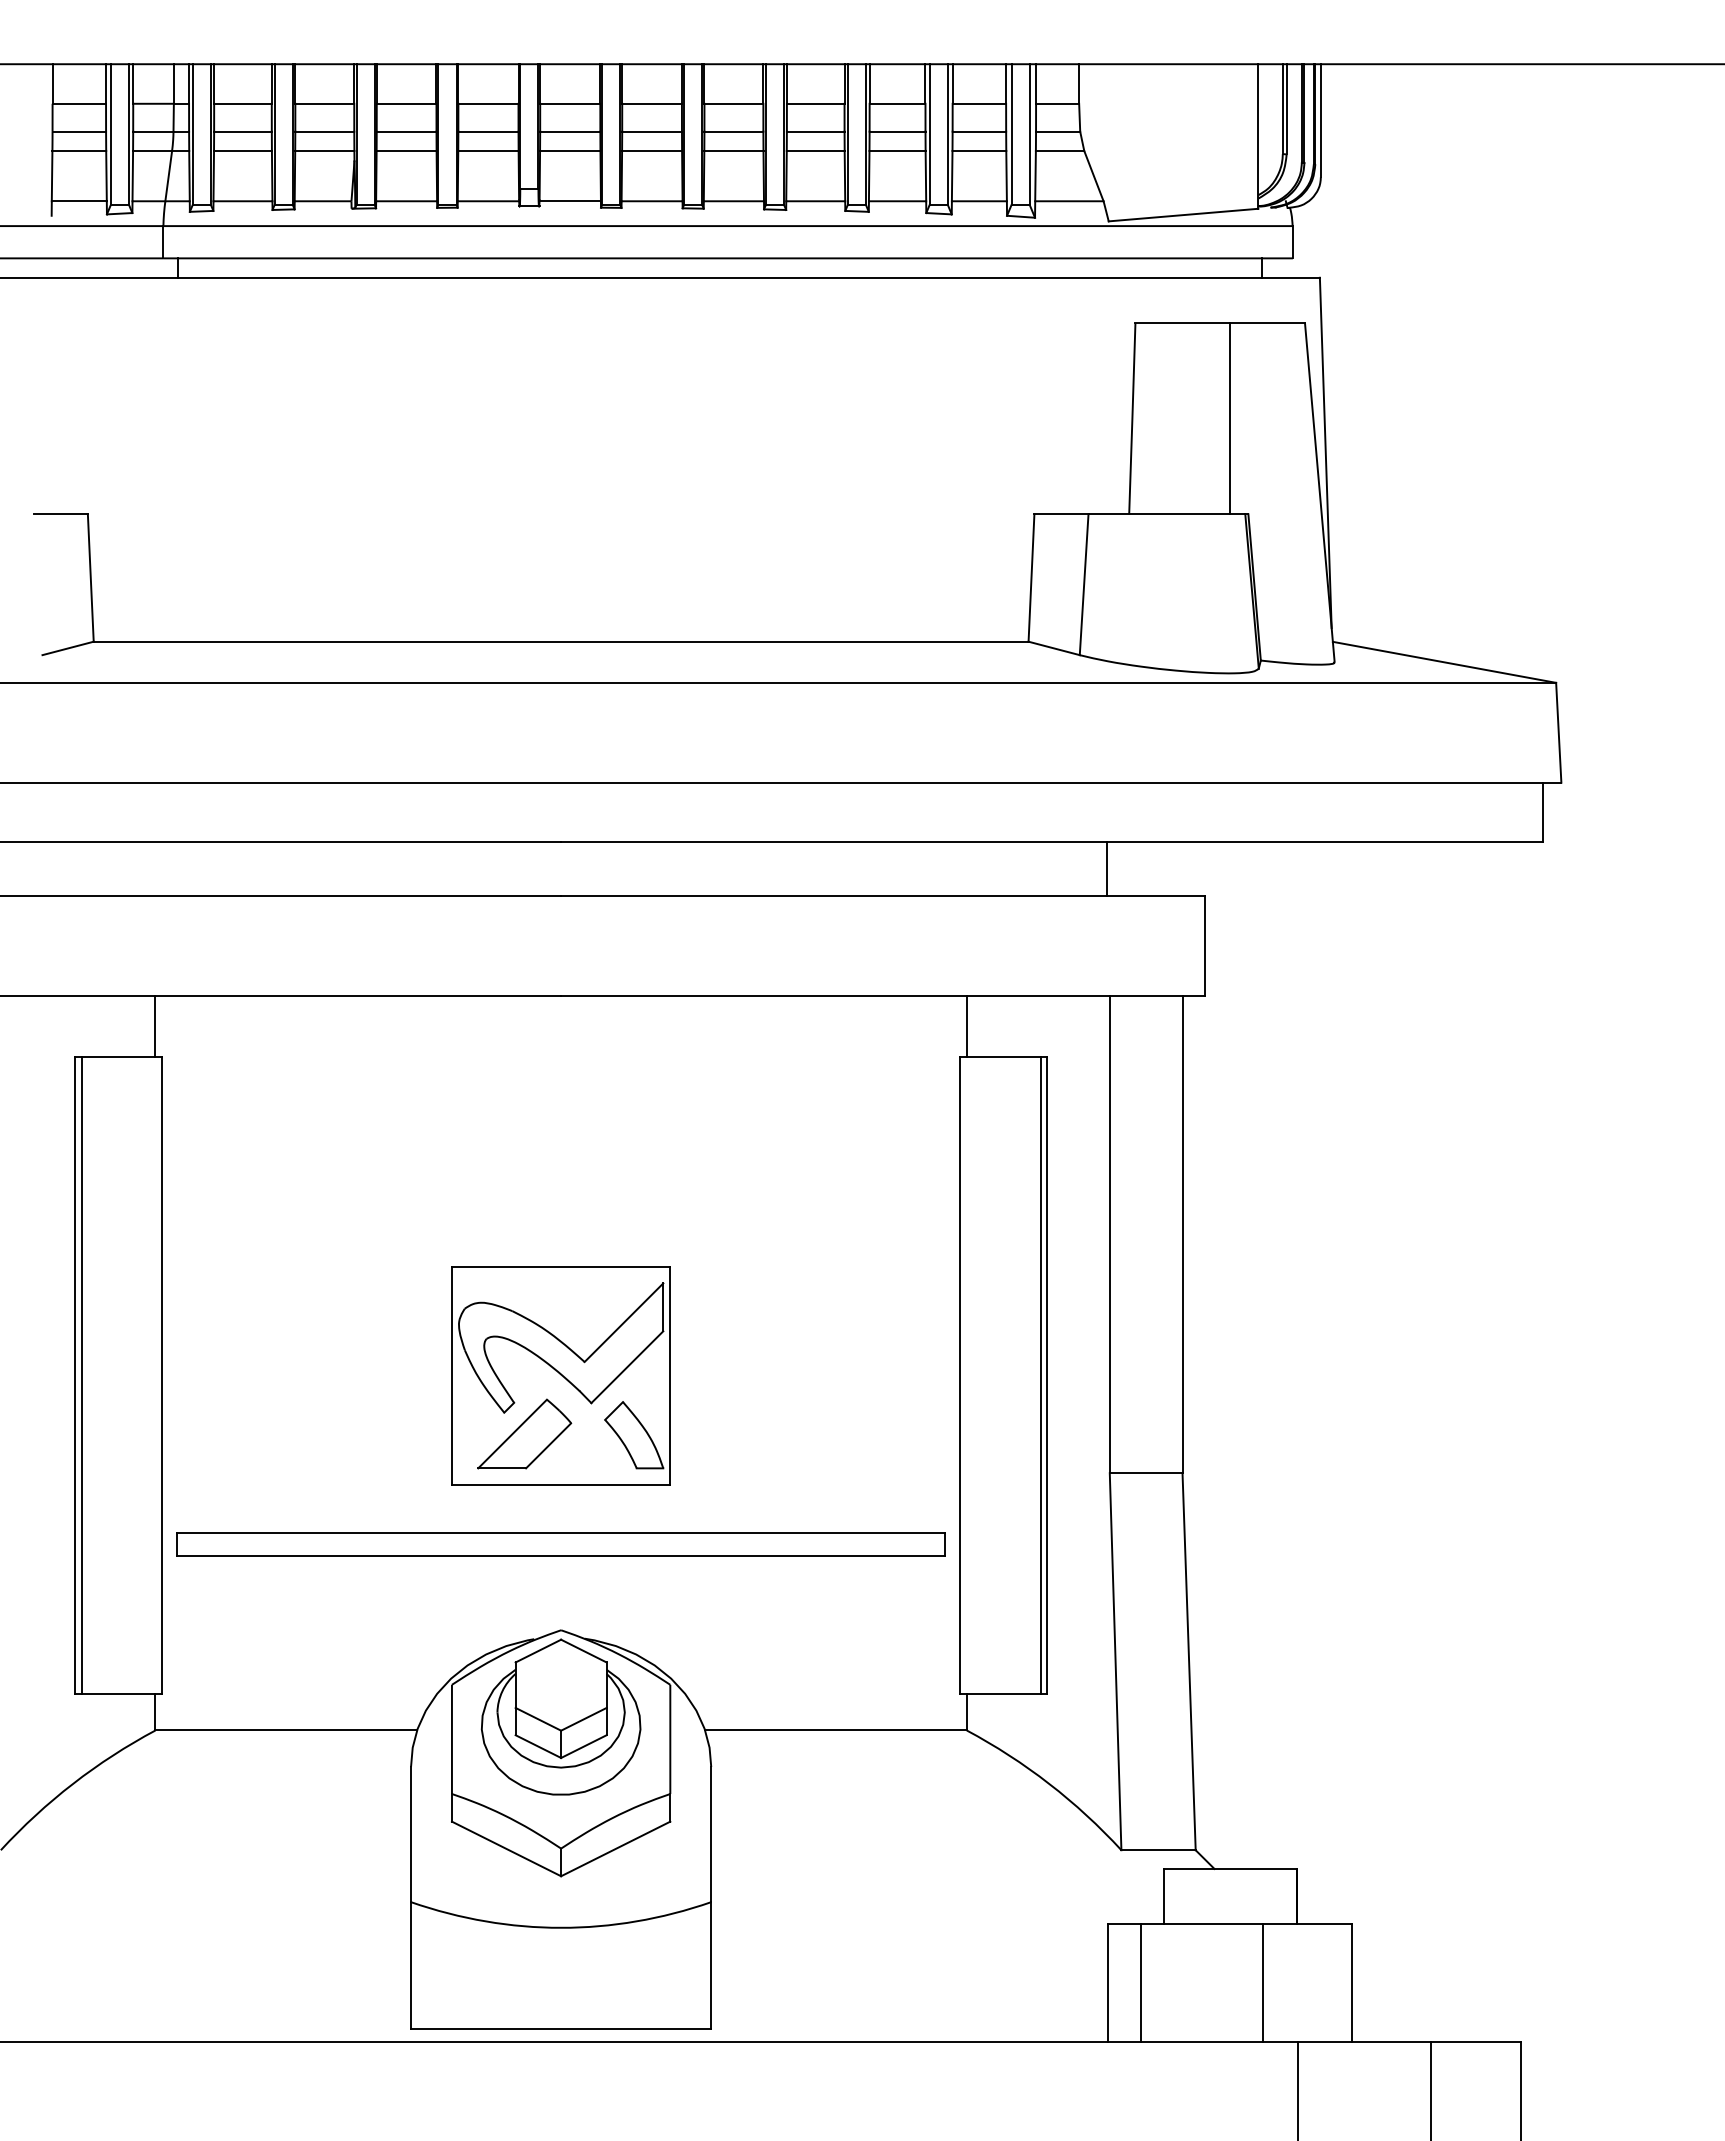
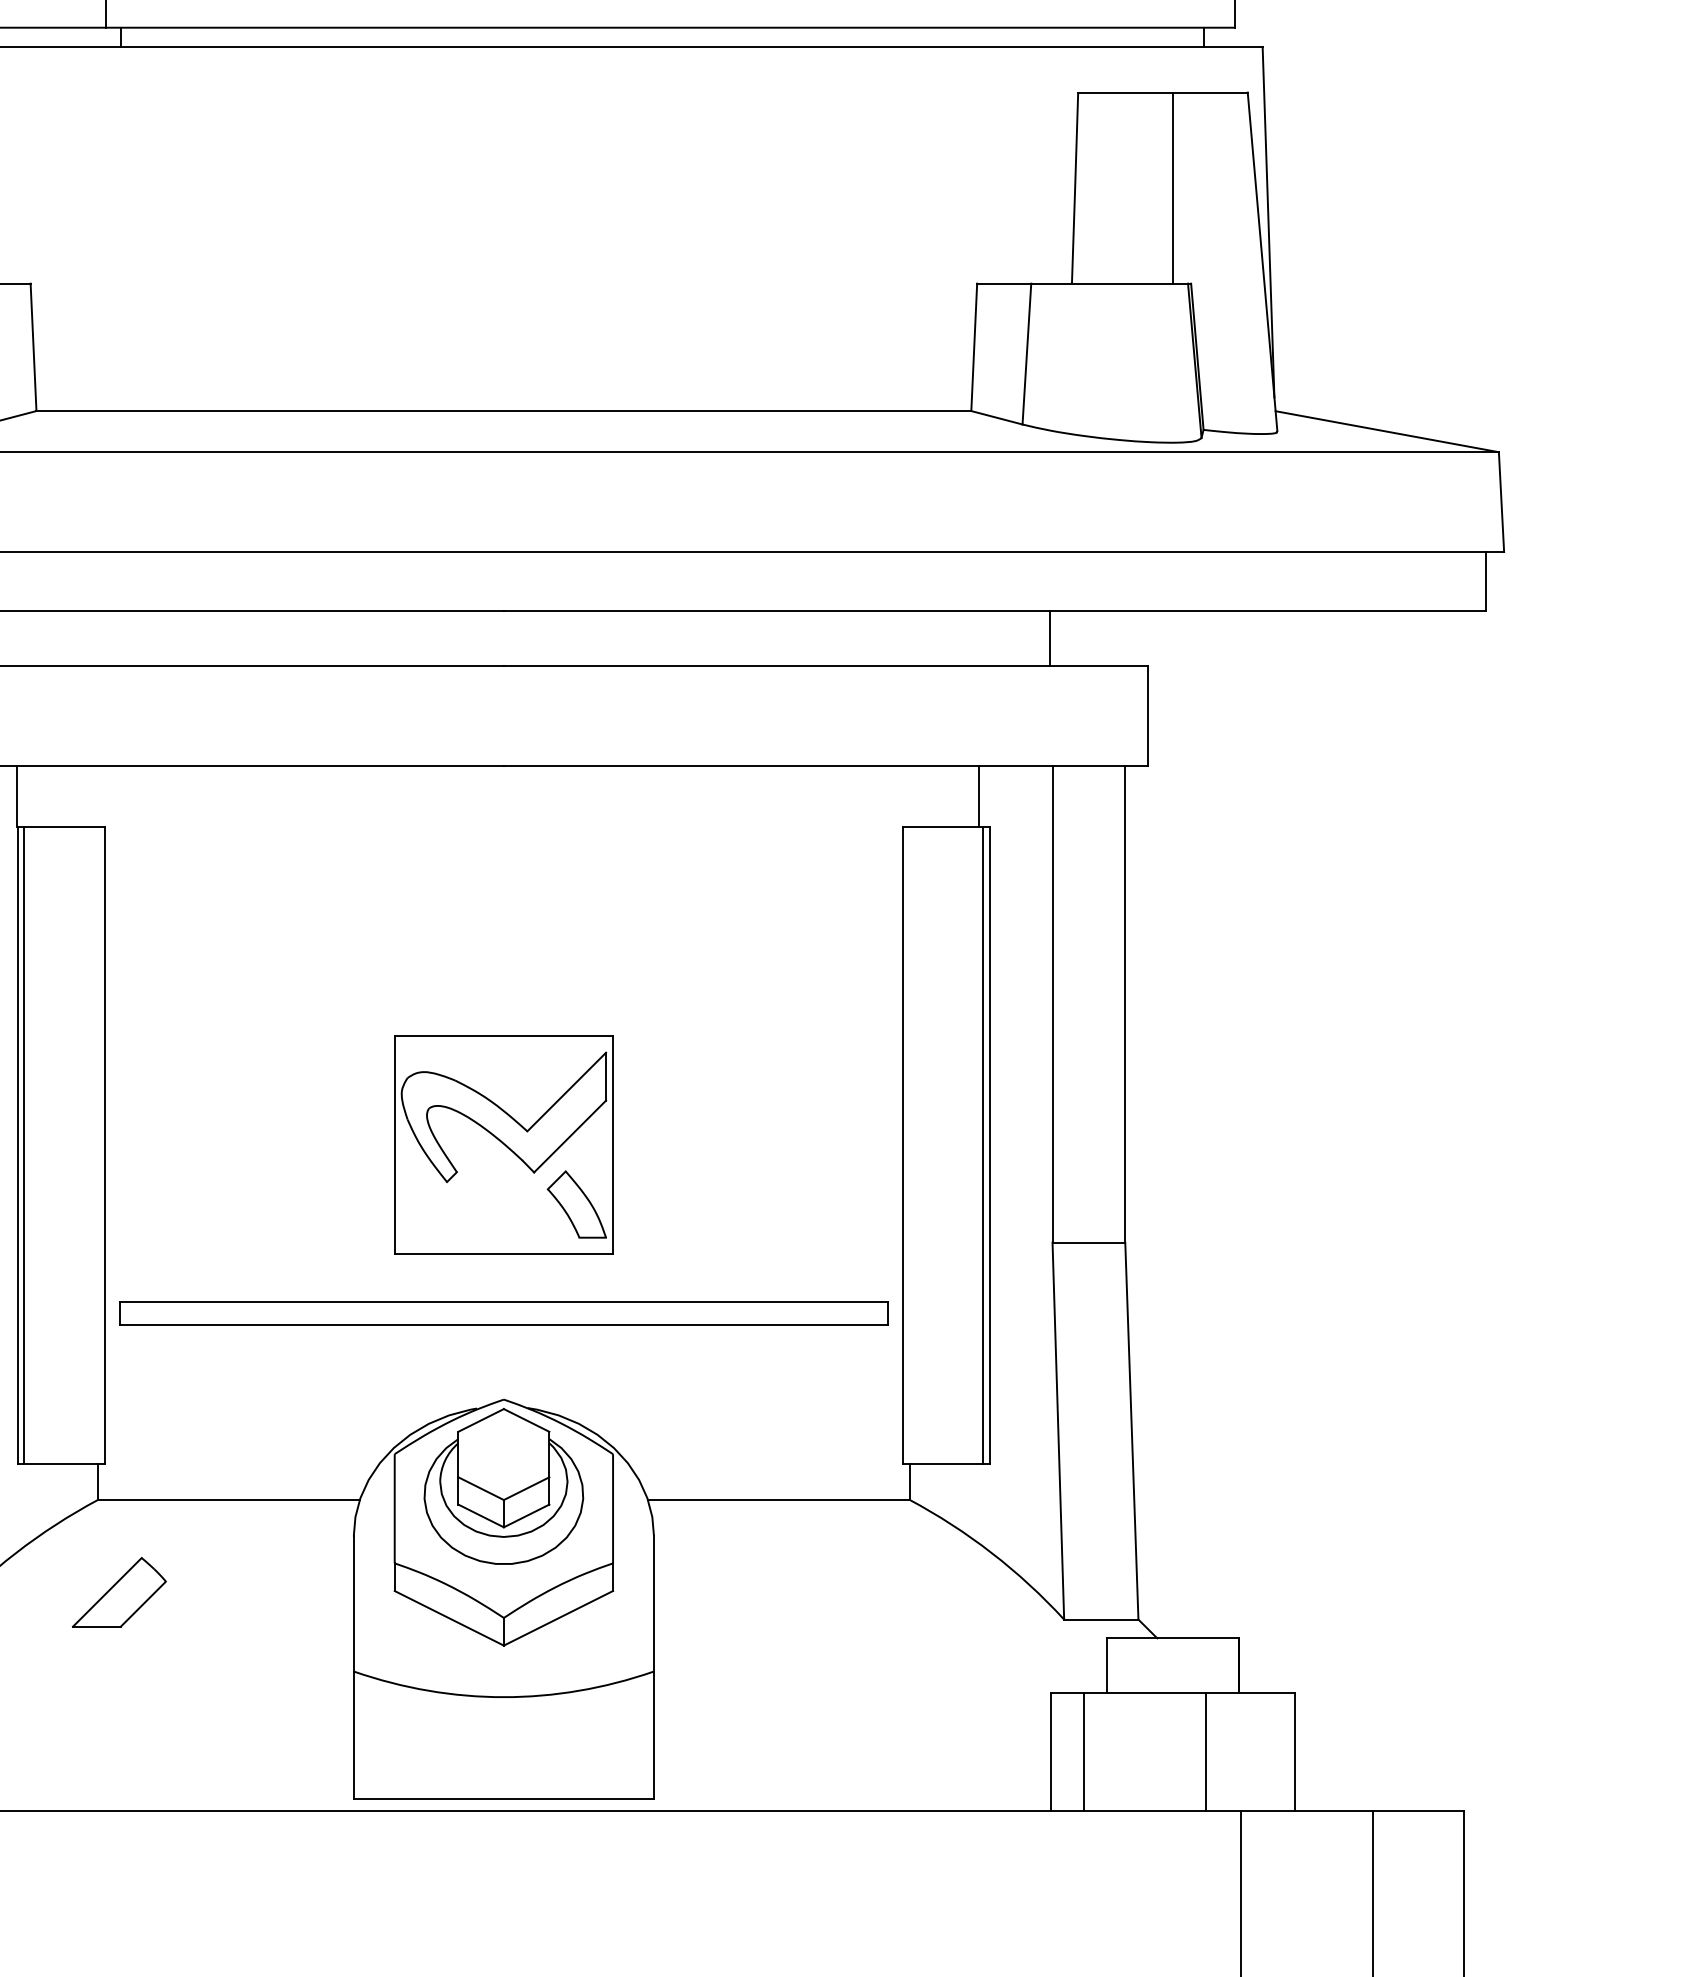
line: (155, 1026) -> (17, 795), moved
line: (966, 1026) -> (978, 795), moved
part: (524, 1433) -> (119, 1591), moved

